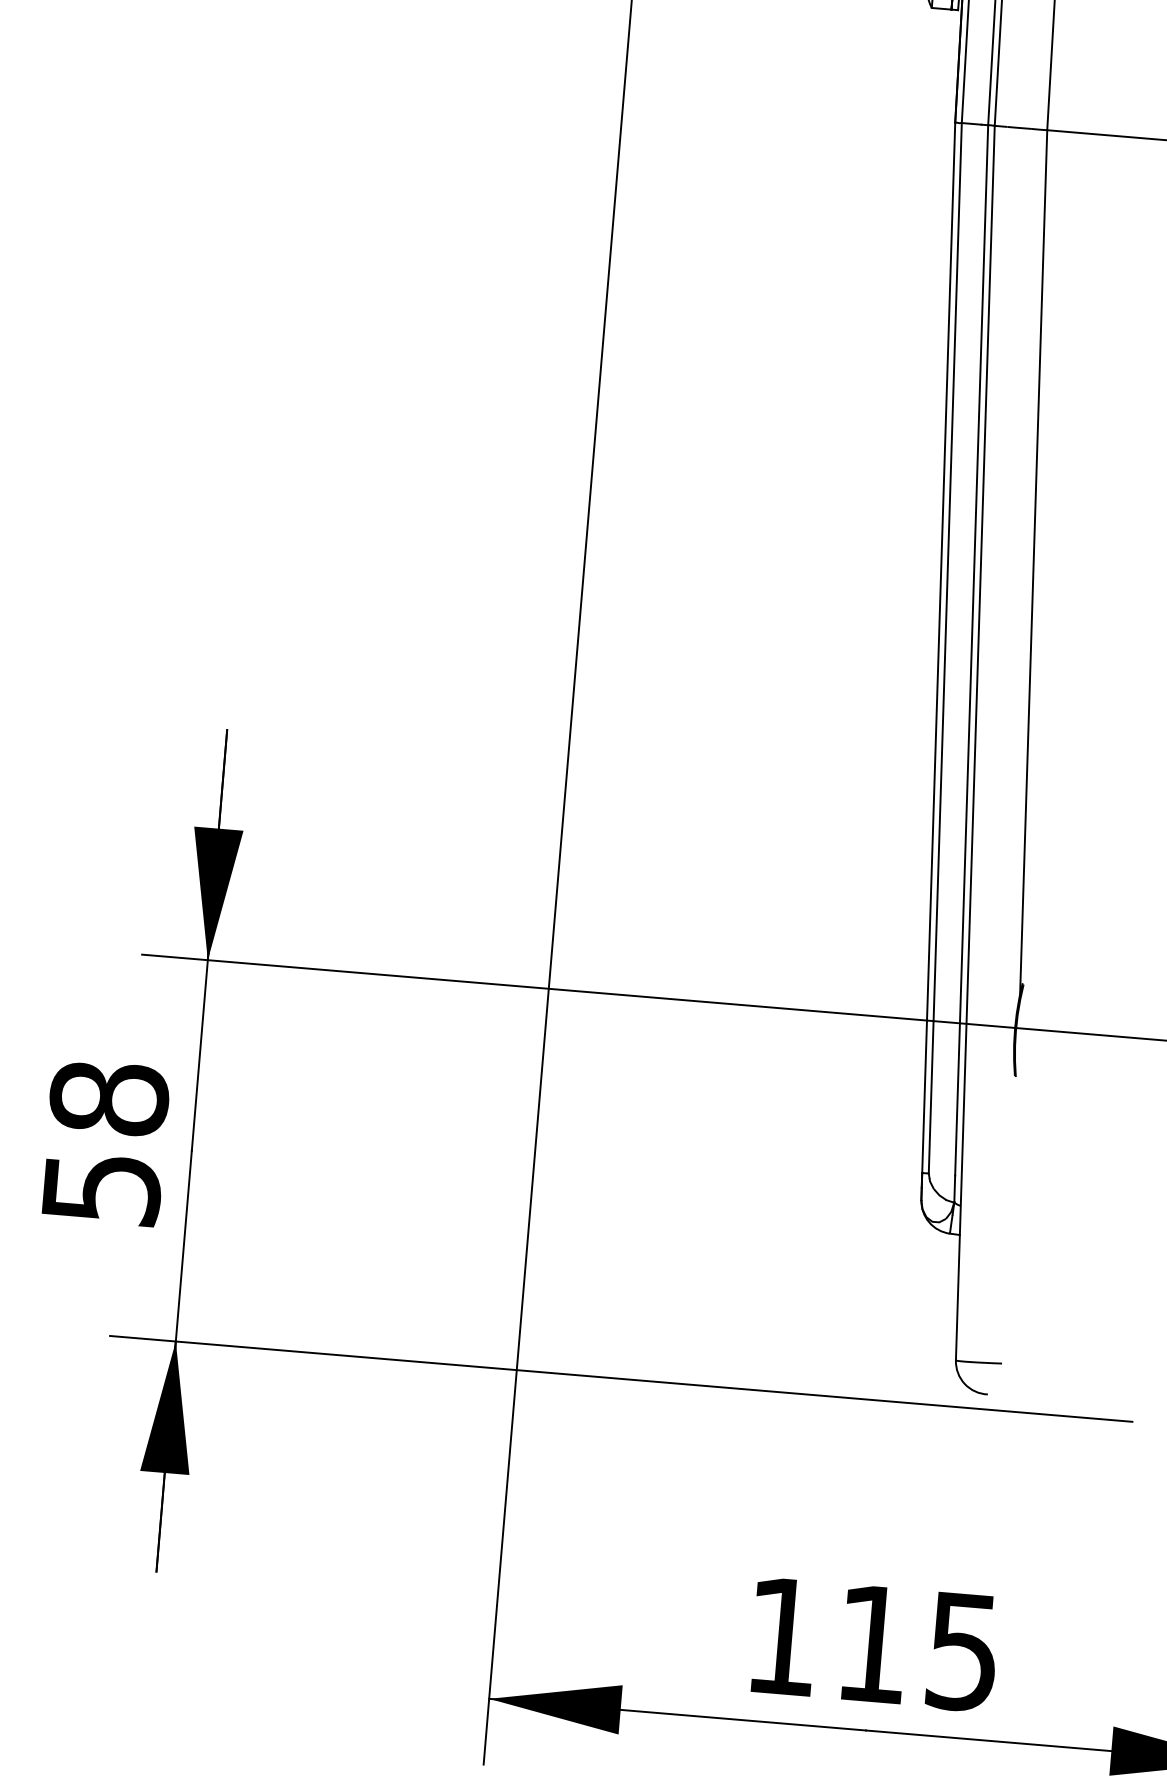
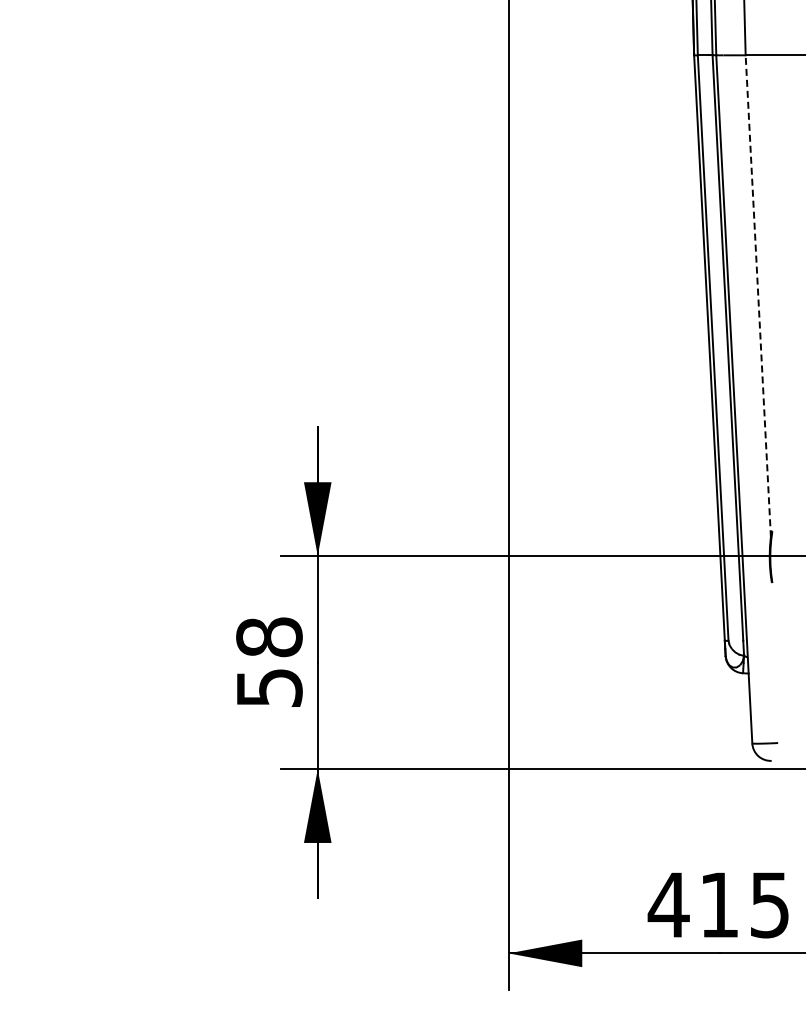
line: (1034, 561) -> (758, 295), solid -> dashed
text: (782, 1635) -> (668, 904), 115 -> 415

